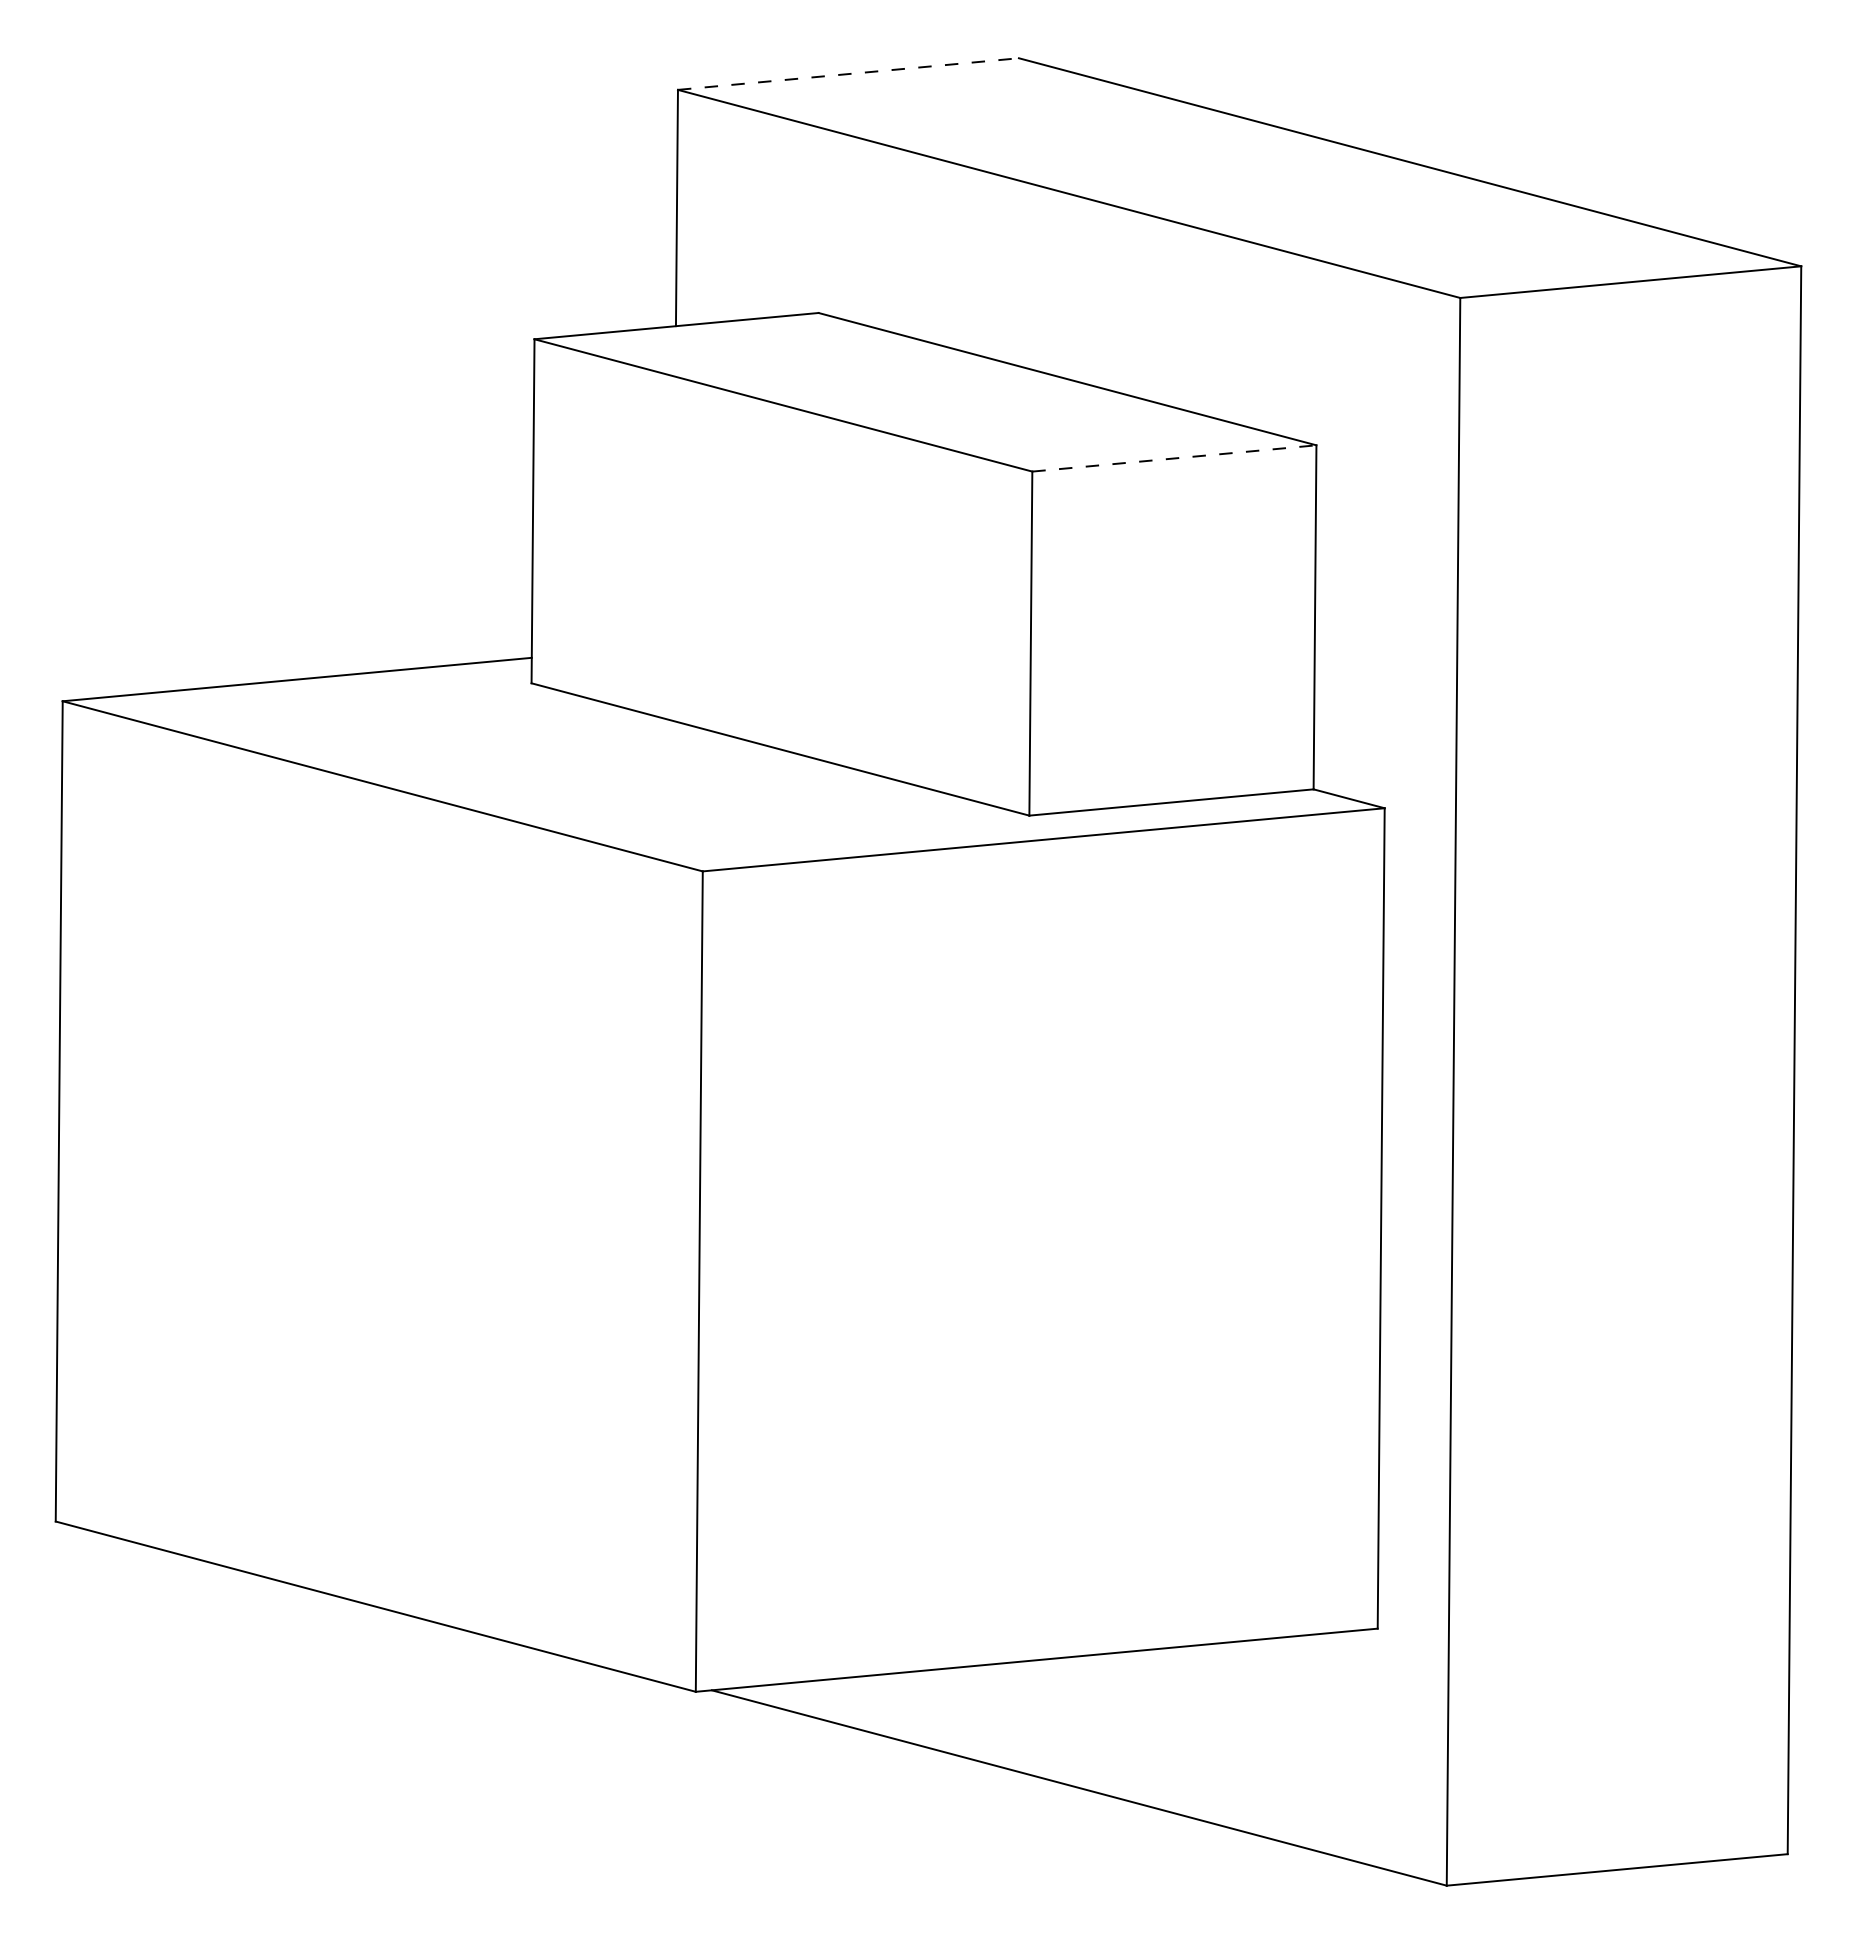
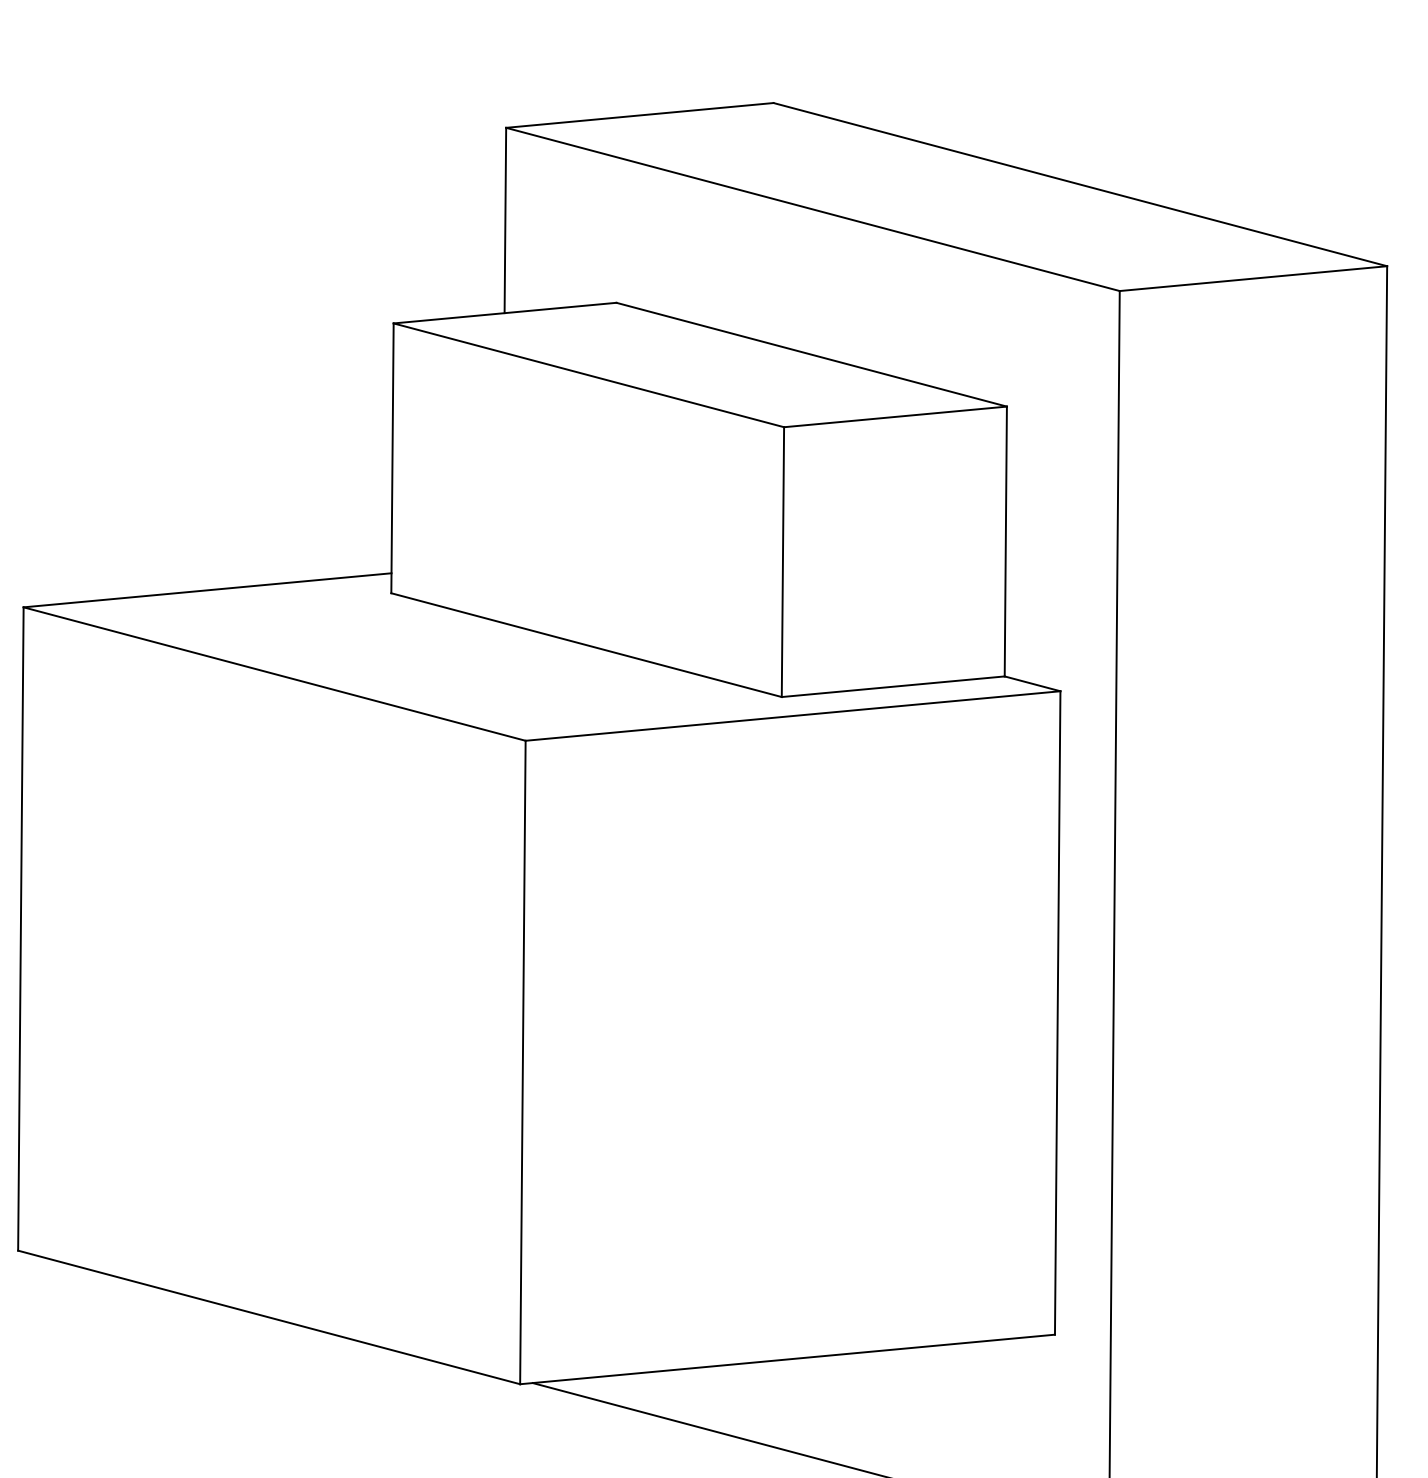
line: (848, 74) -> (639, 115), dashed -> solid
line: (1174, 458) -> (895, 416), dashed -> solid

